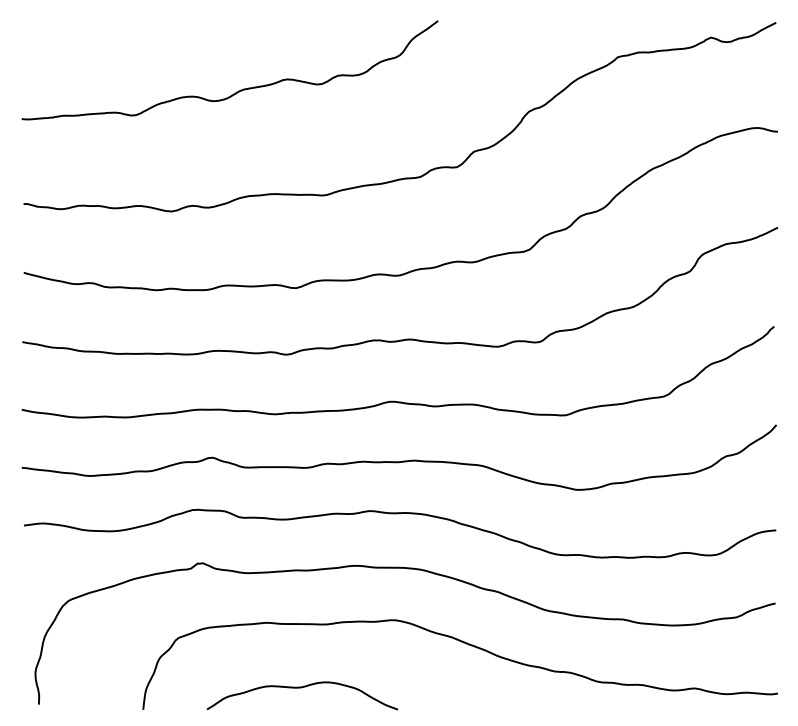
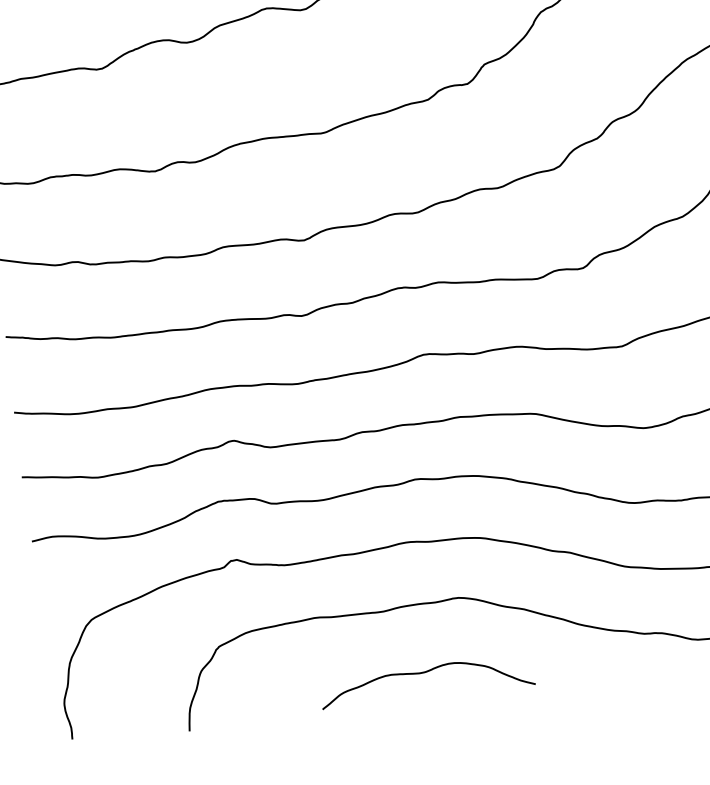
curve: (301, 688) -> (425, 673), moved

